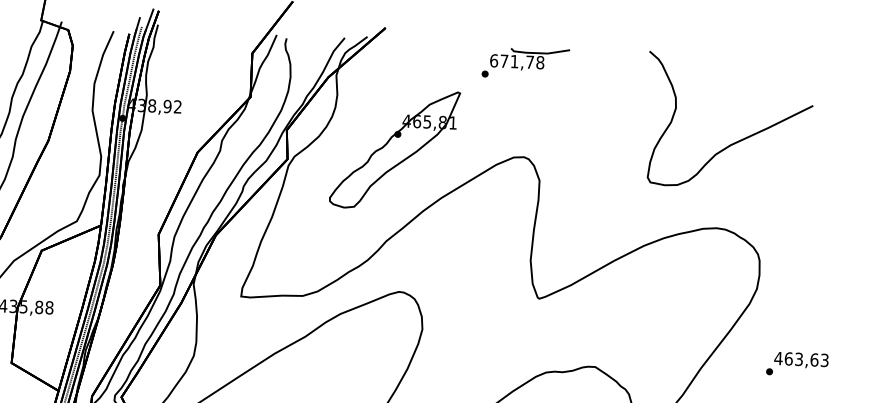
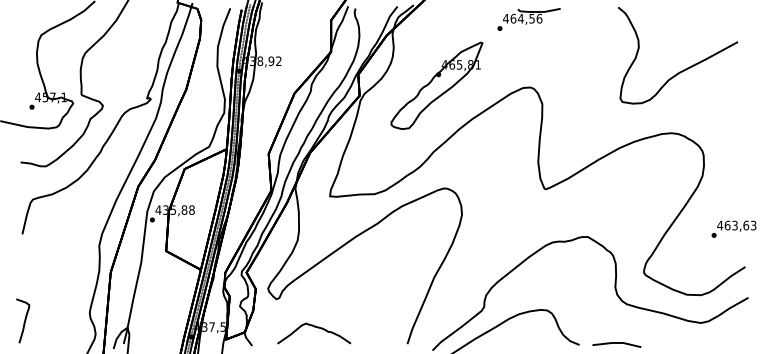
text: (516, 61) -> (522, 18), 671,78 -> 464,56

